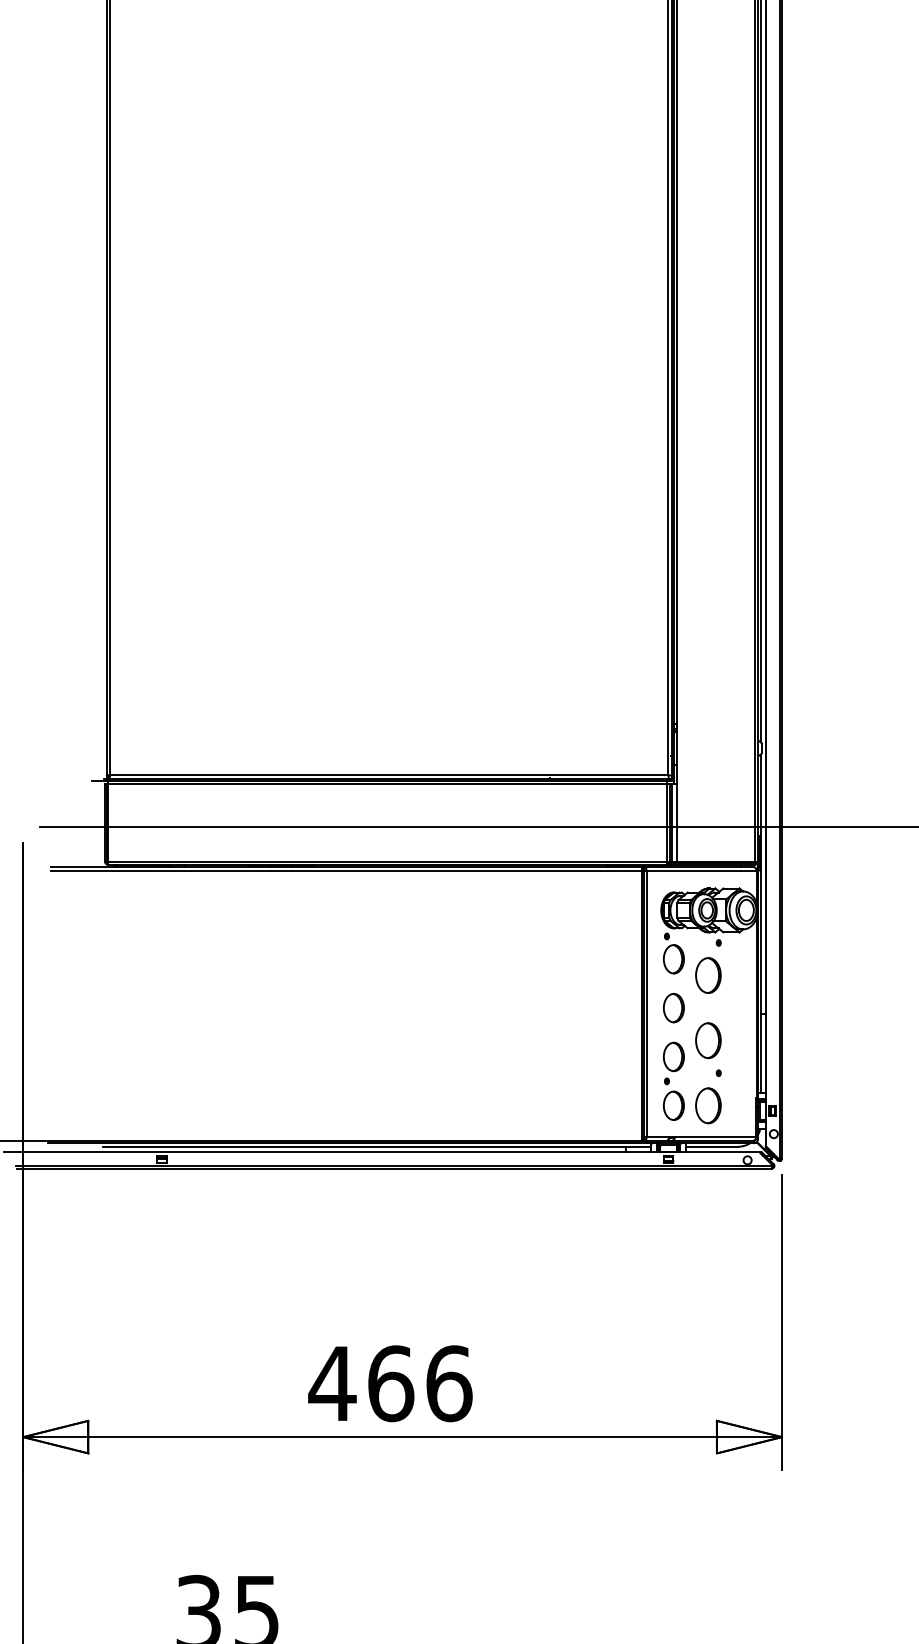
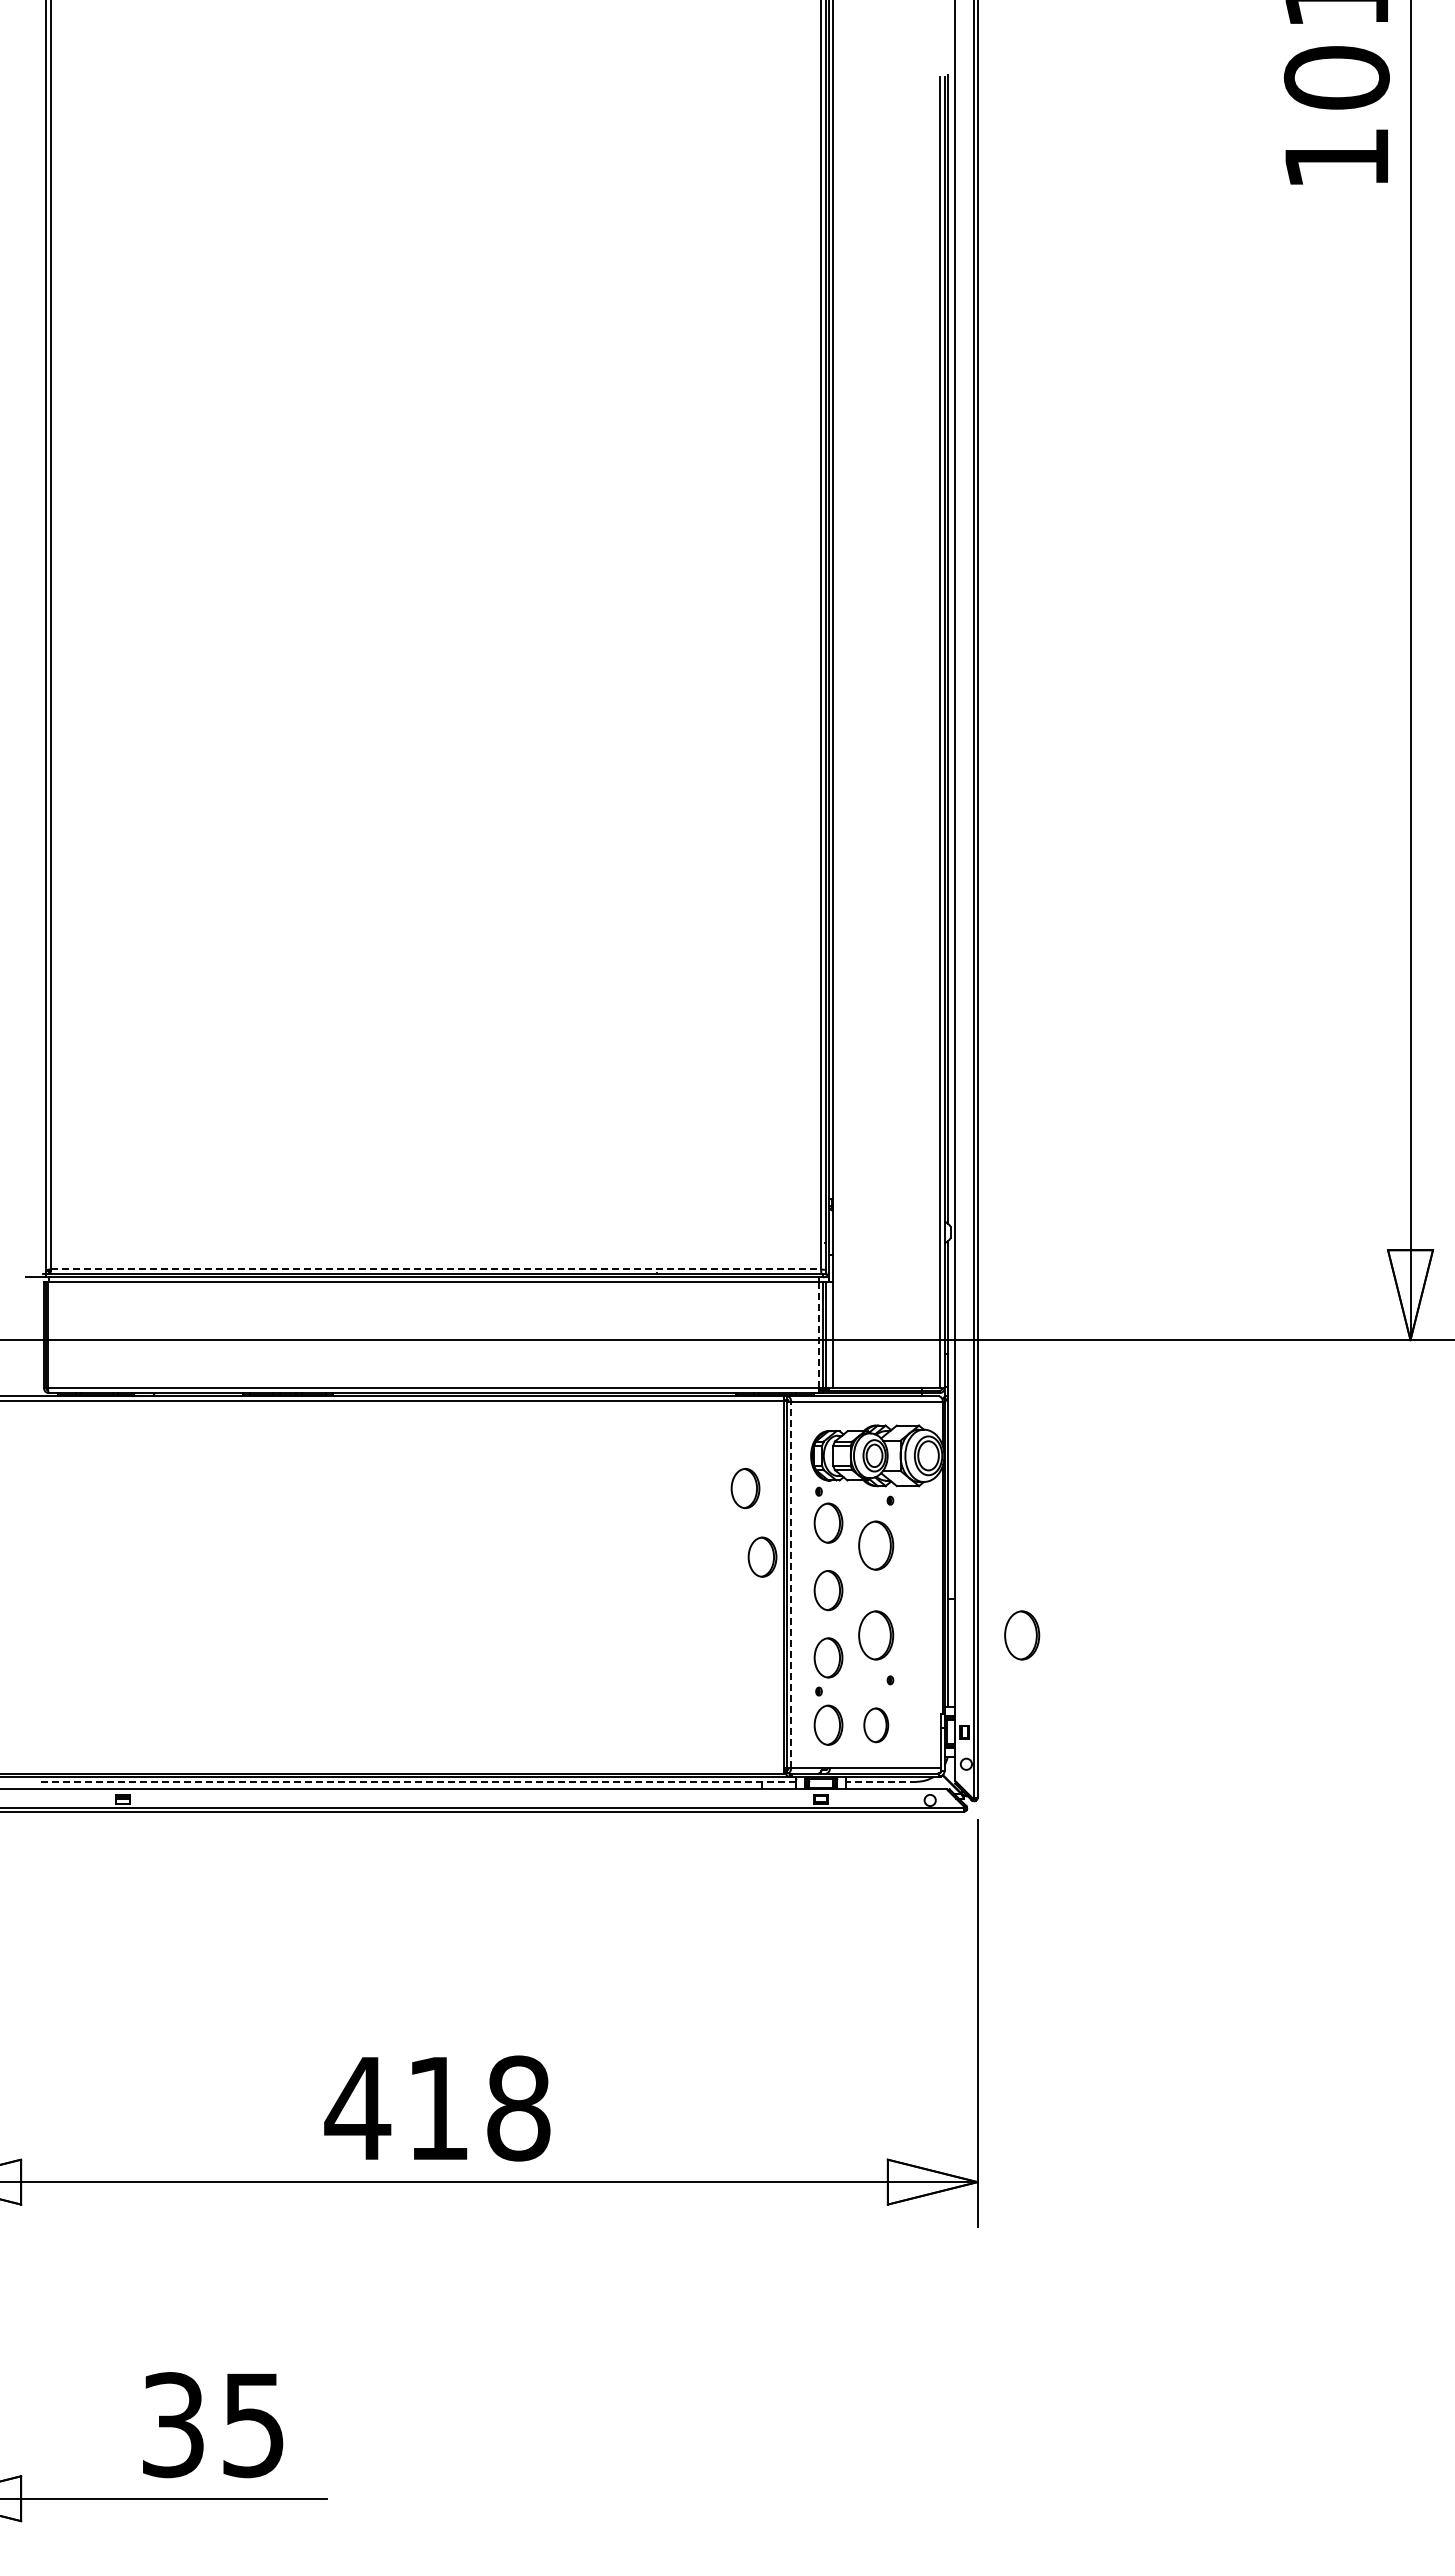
line: (389, 775) -> (436, 1269), solid -> dashed
line: (666, 822) -> (818, 1334), solid -> dashed
part: (613, 934) -> (745, 1488), added
part: (625, 983) -> (762, 1556), added
line: (647, 1003) -> (791, 1584), solid -> dashed
part: (814, 1040) -> (1022, 1635), added
part: (708, 1105) -> (876, 1725), size x0.7
line: (376, 1146) -> (418, 1781), solid -> dashed
line: (712, 1146) -> (881, 1781), solid -> dashed
text: (420, 1383) -> (479, 2108), 466 -> 418

